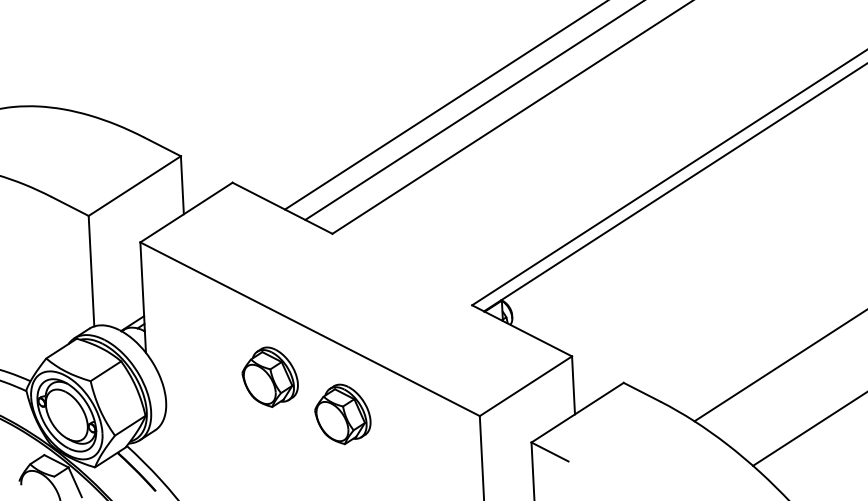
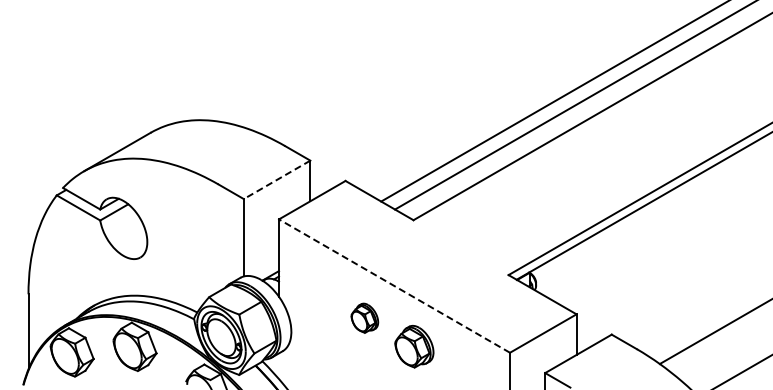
line: (133, 187) -> (276, 180), solid -> dashed
line: (310, 328) -> (394, 285), solid -> dashed
part: (269, 377) -> (364, 318), size x0.7

